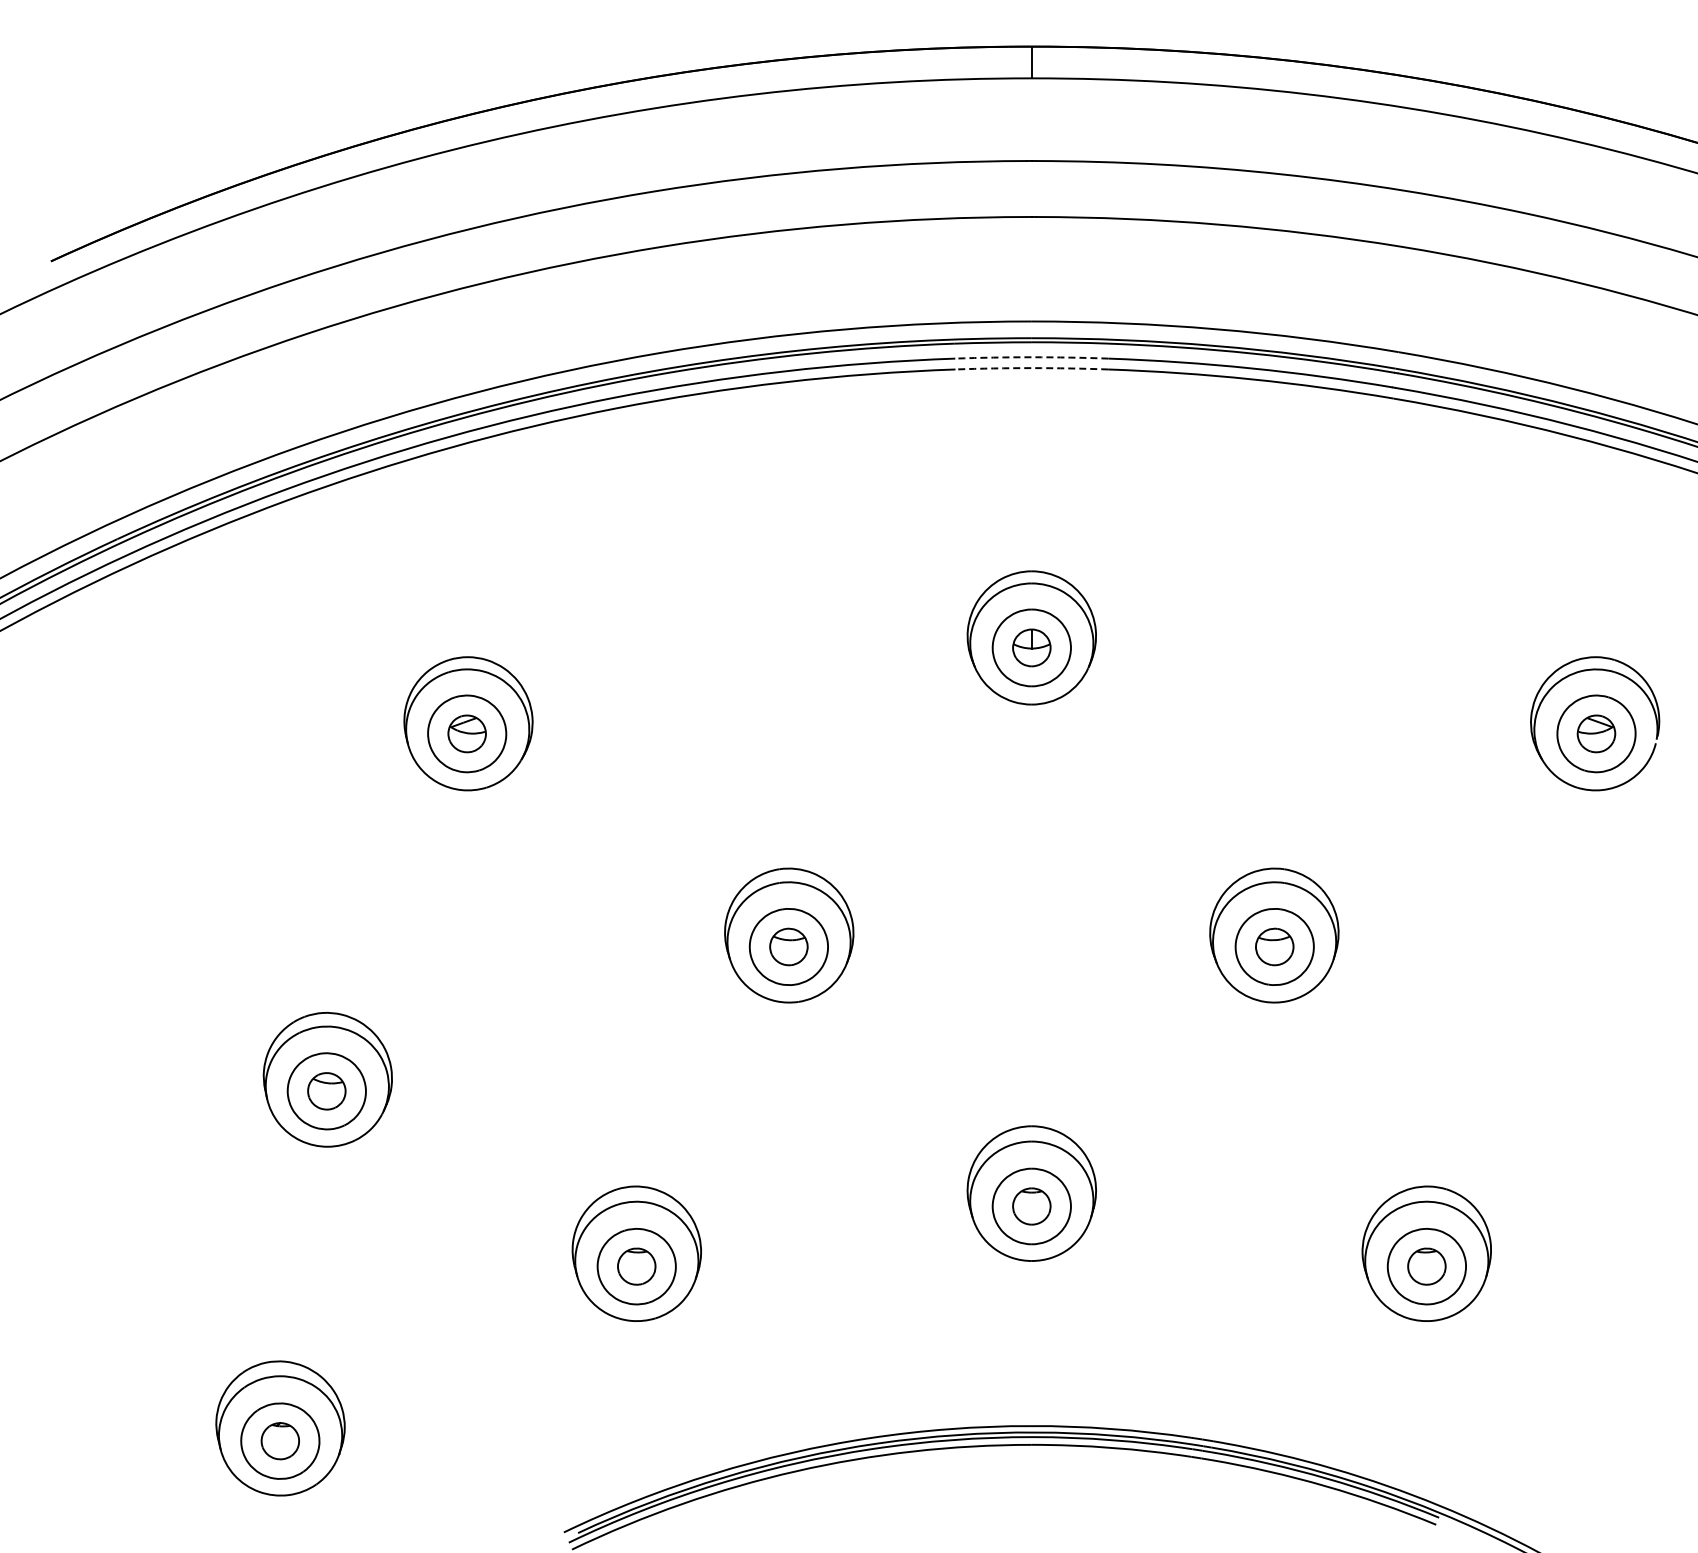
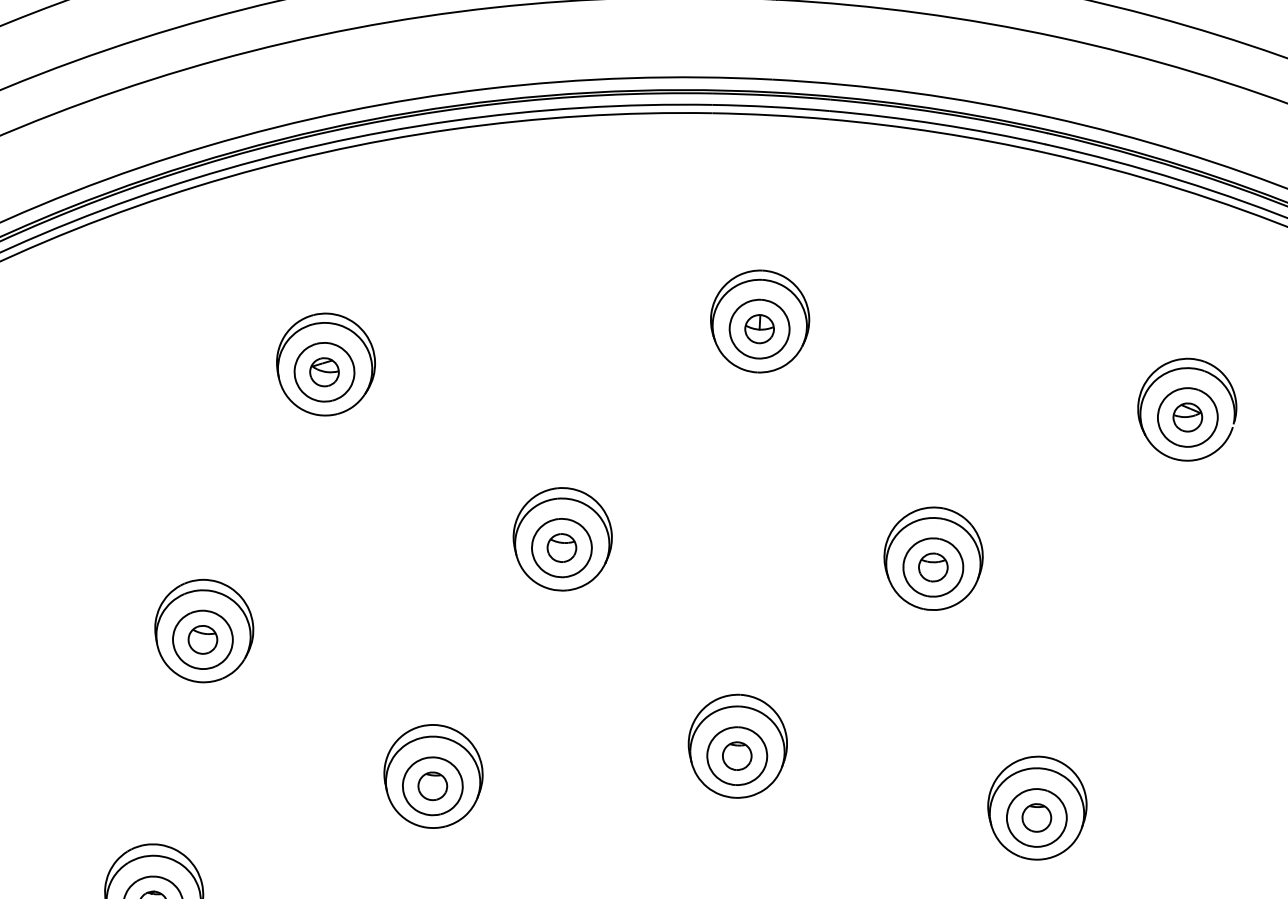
arc: (1031, 357) -> (771, 107), dashed -> solid
arc: (1031, 368) -> (770, 115), dashed -> solid

